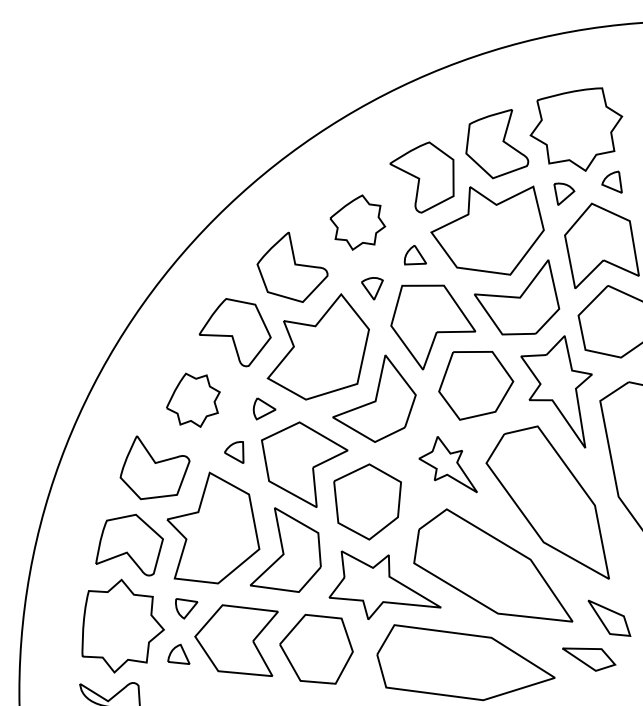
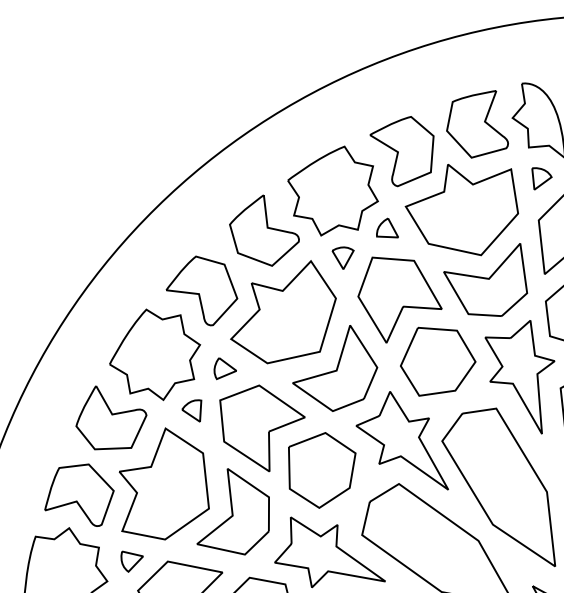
part: (357, 222) -> (332, 190), size x1.67
part: (193, 400) -> (155, 355), size x1.67
part: (448, 464) -> (404, 439), size x1.67

